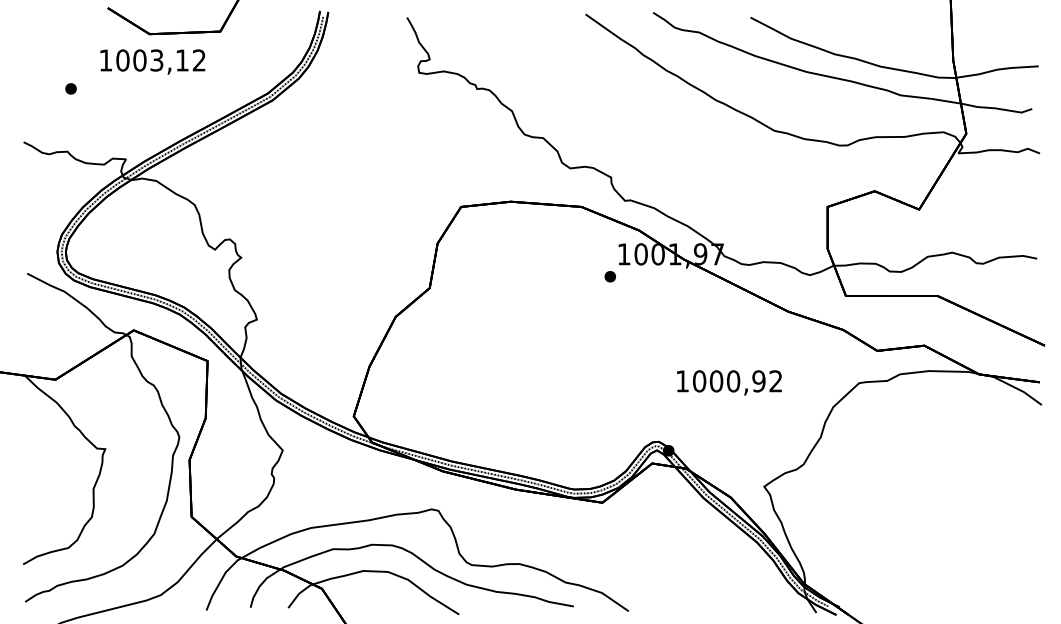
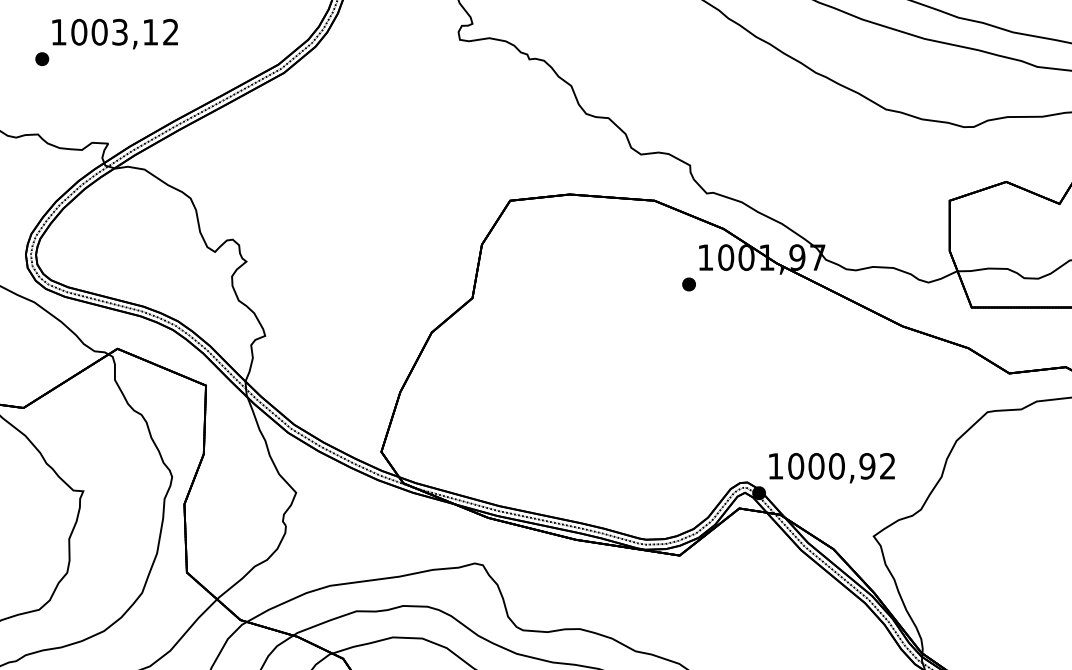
text: (152, 61) -> (114, 33), moved
text: (729, 382) -> (832, 467), moved

